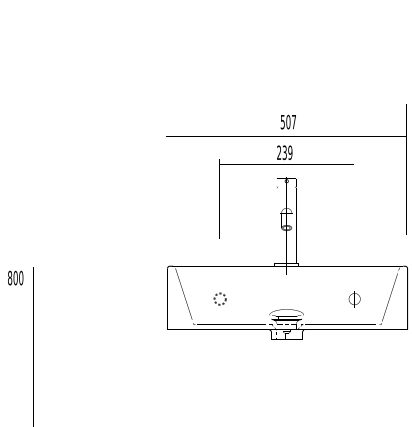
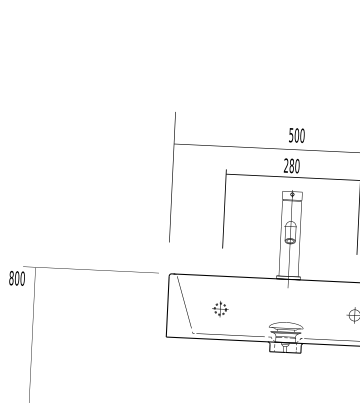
text: (293, 121) -> (302, 135), 507 -> 500
text: (287, 152) -> (294, 165), 239 -> 280

